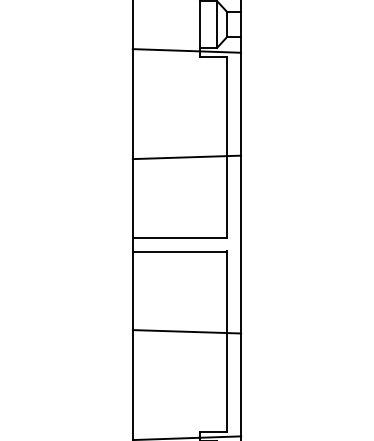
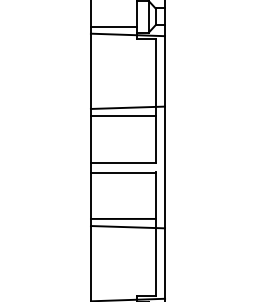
line: (165, 38) -> (113, 26), added
line: (178, 170) -> (122, 116), added
line: (178, 319) -> (122, 218), added

